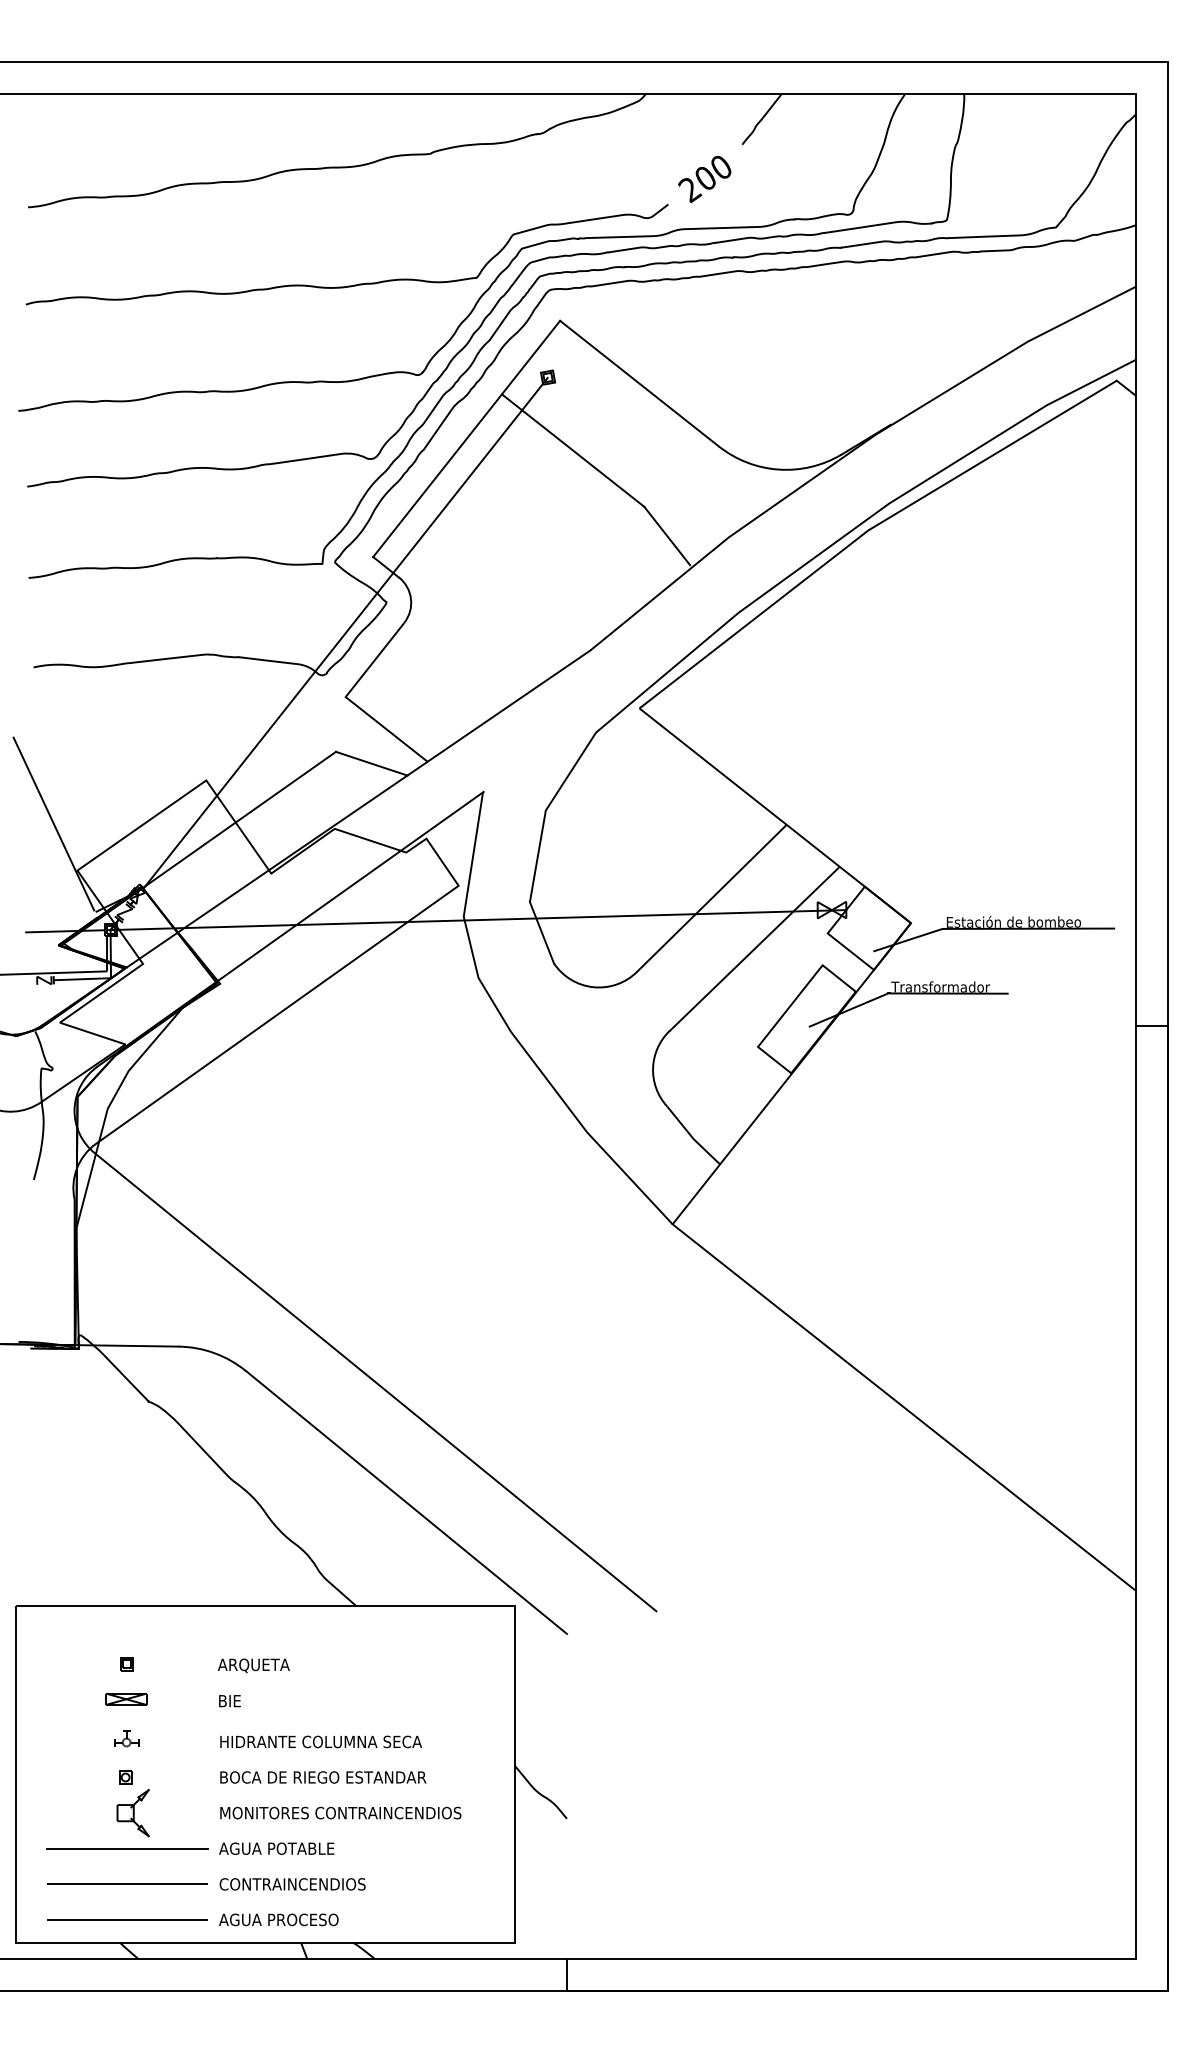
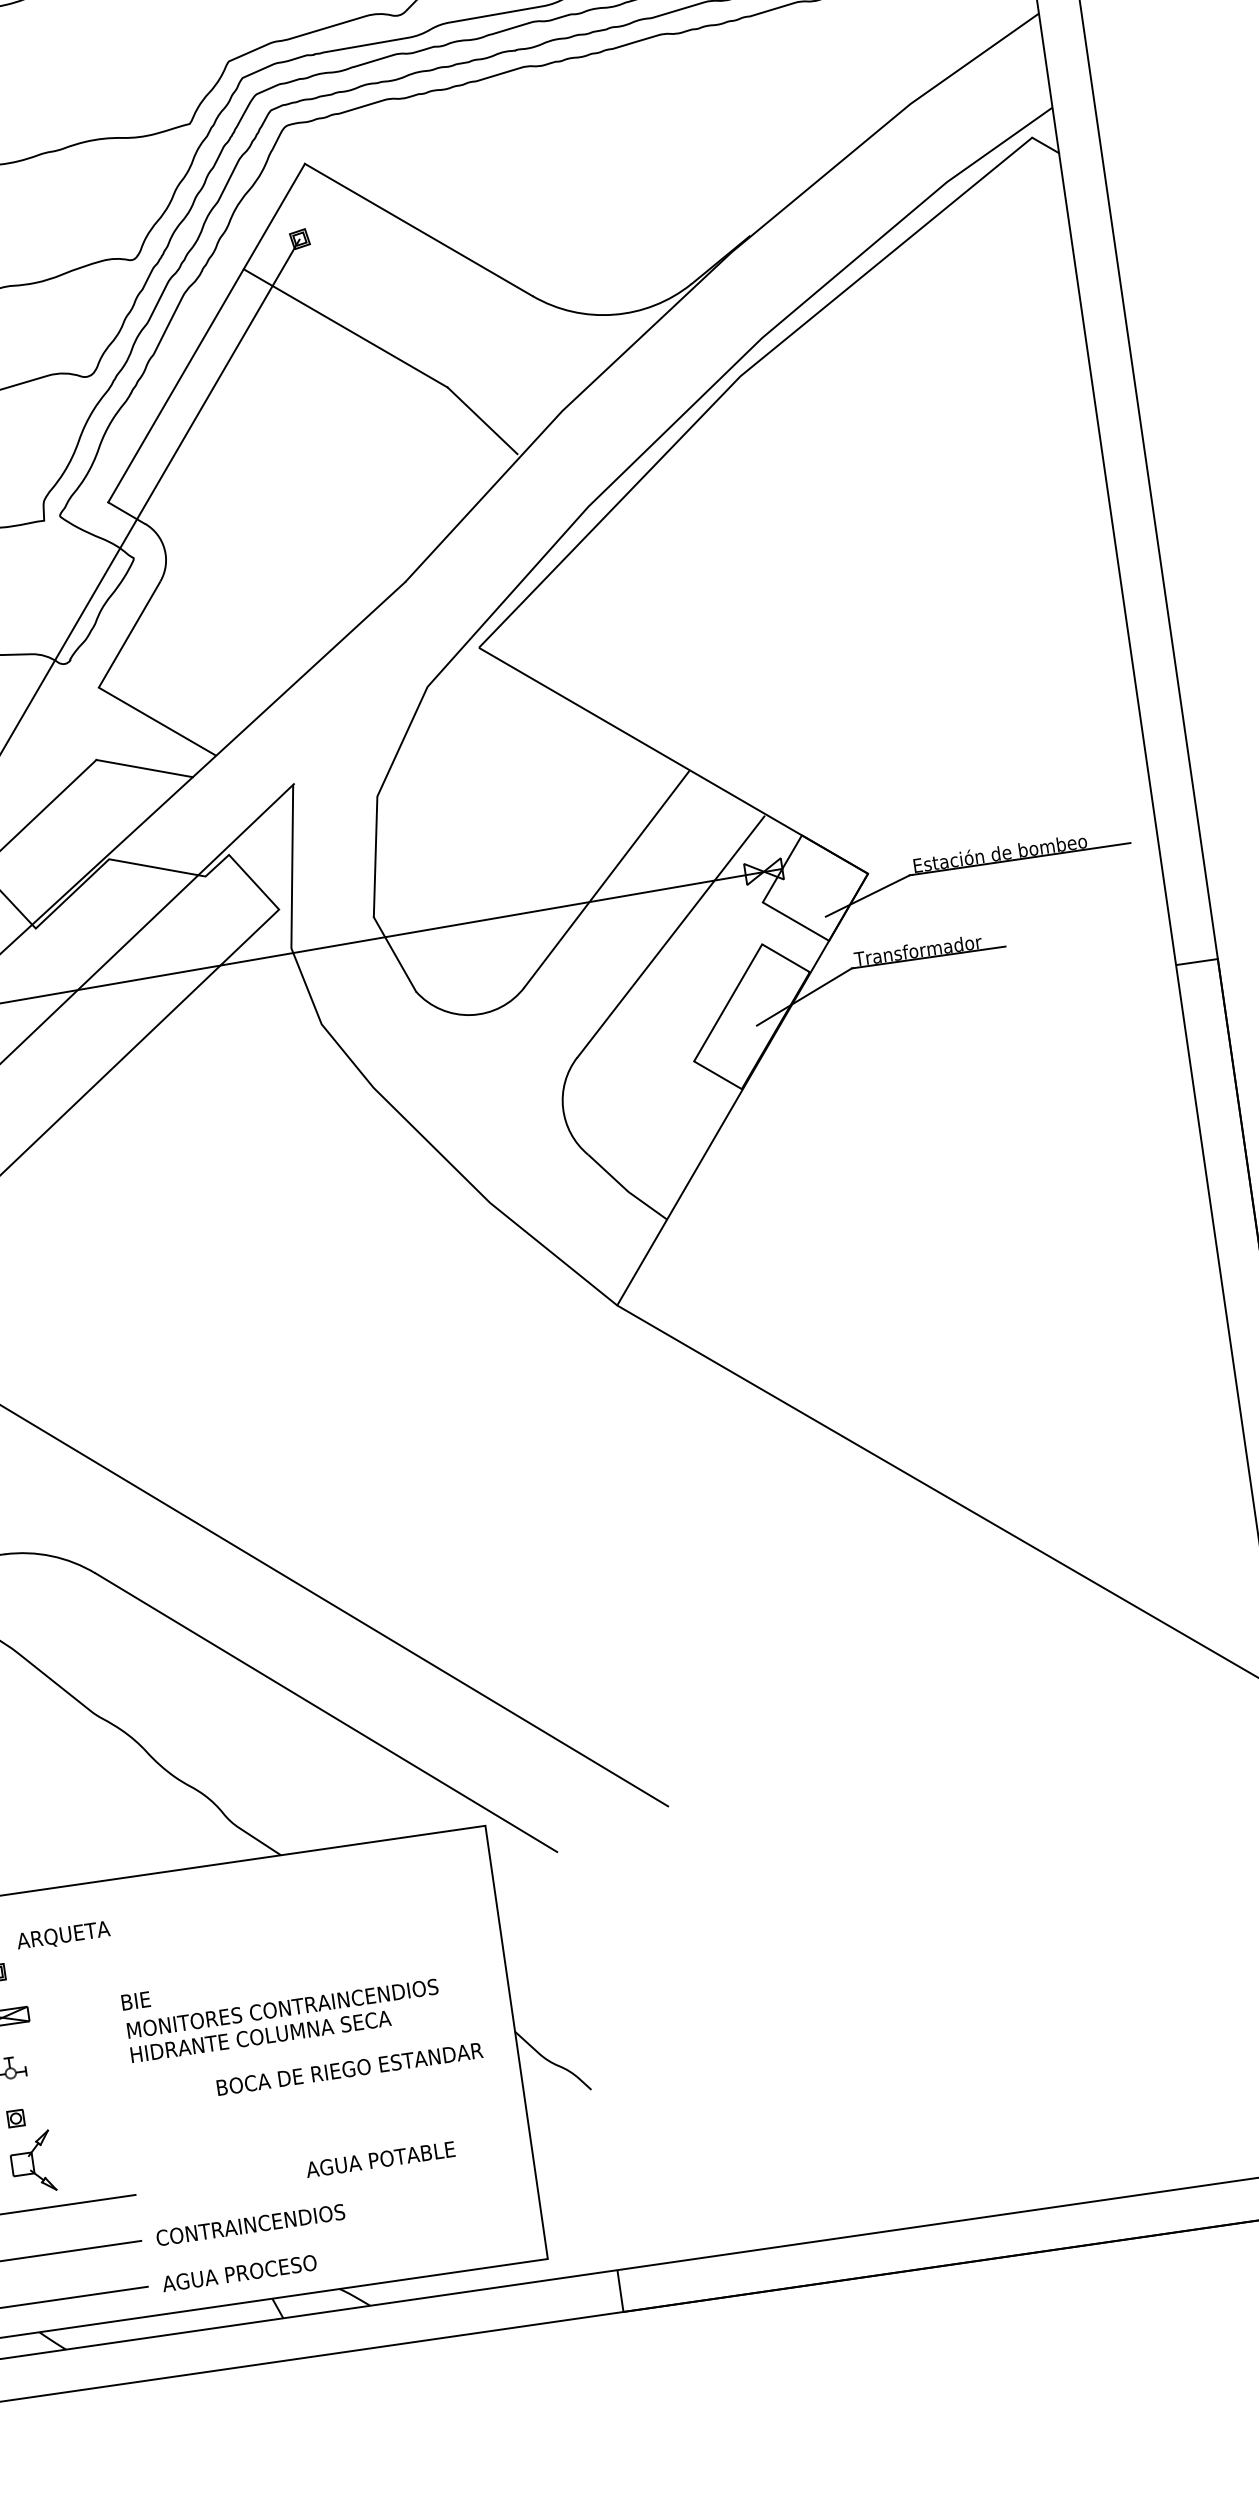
text: (253, 1665) -> (63, 1935), moved
text: (323, 1777) -> (350, 2069), moved
text: (340, 1812) -> (282, 2007), moved
text: (276, 1848) -> (380, 2159), moved

